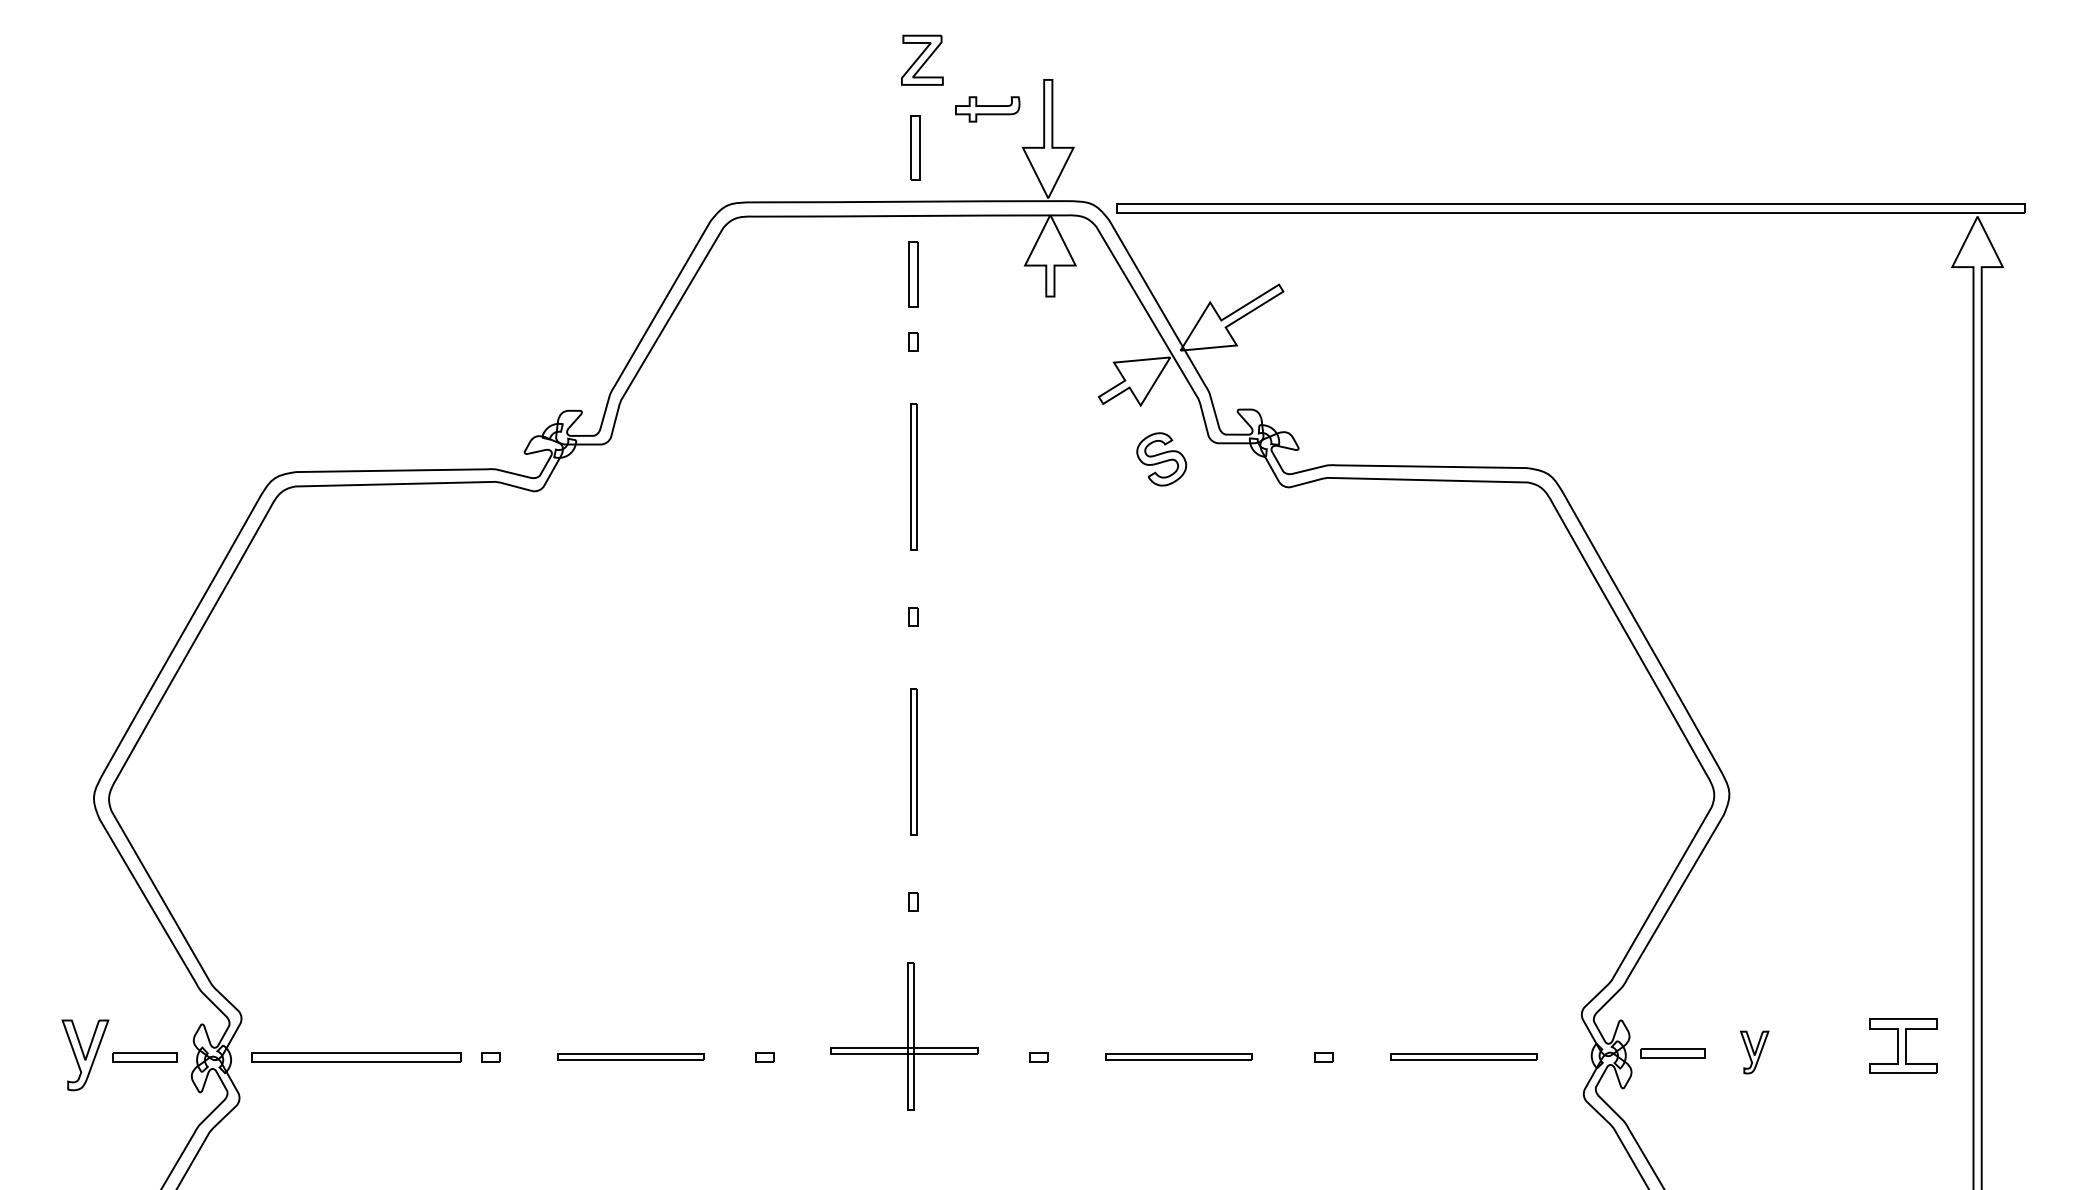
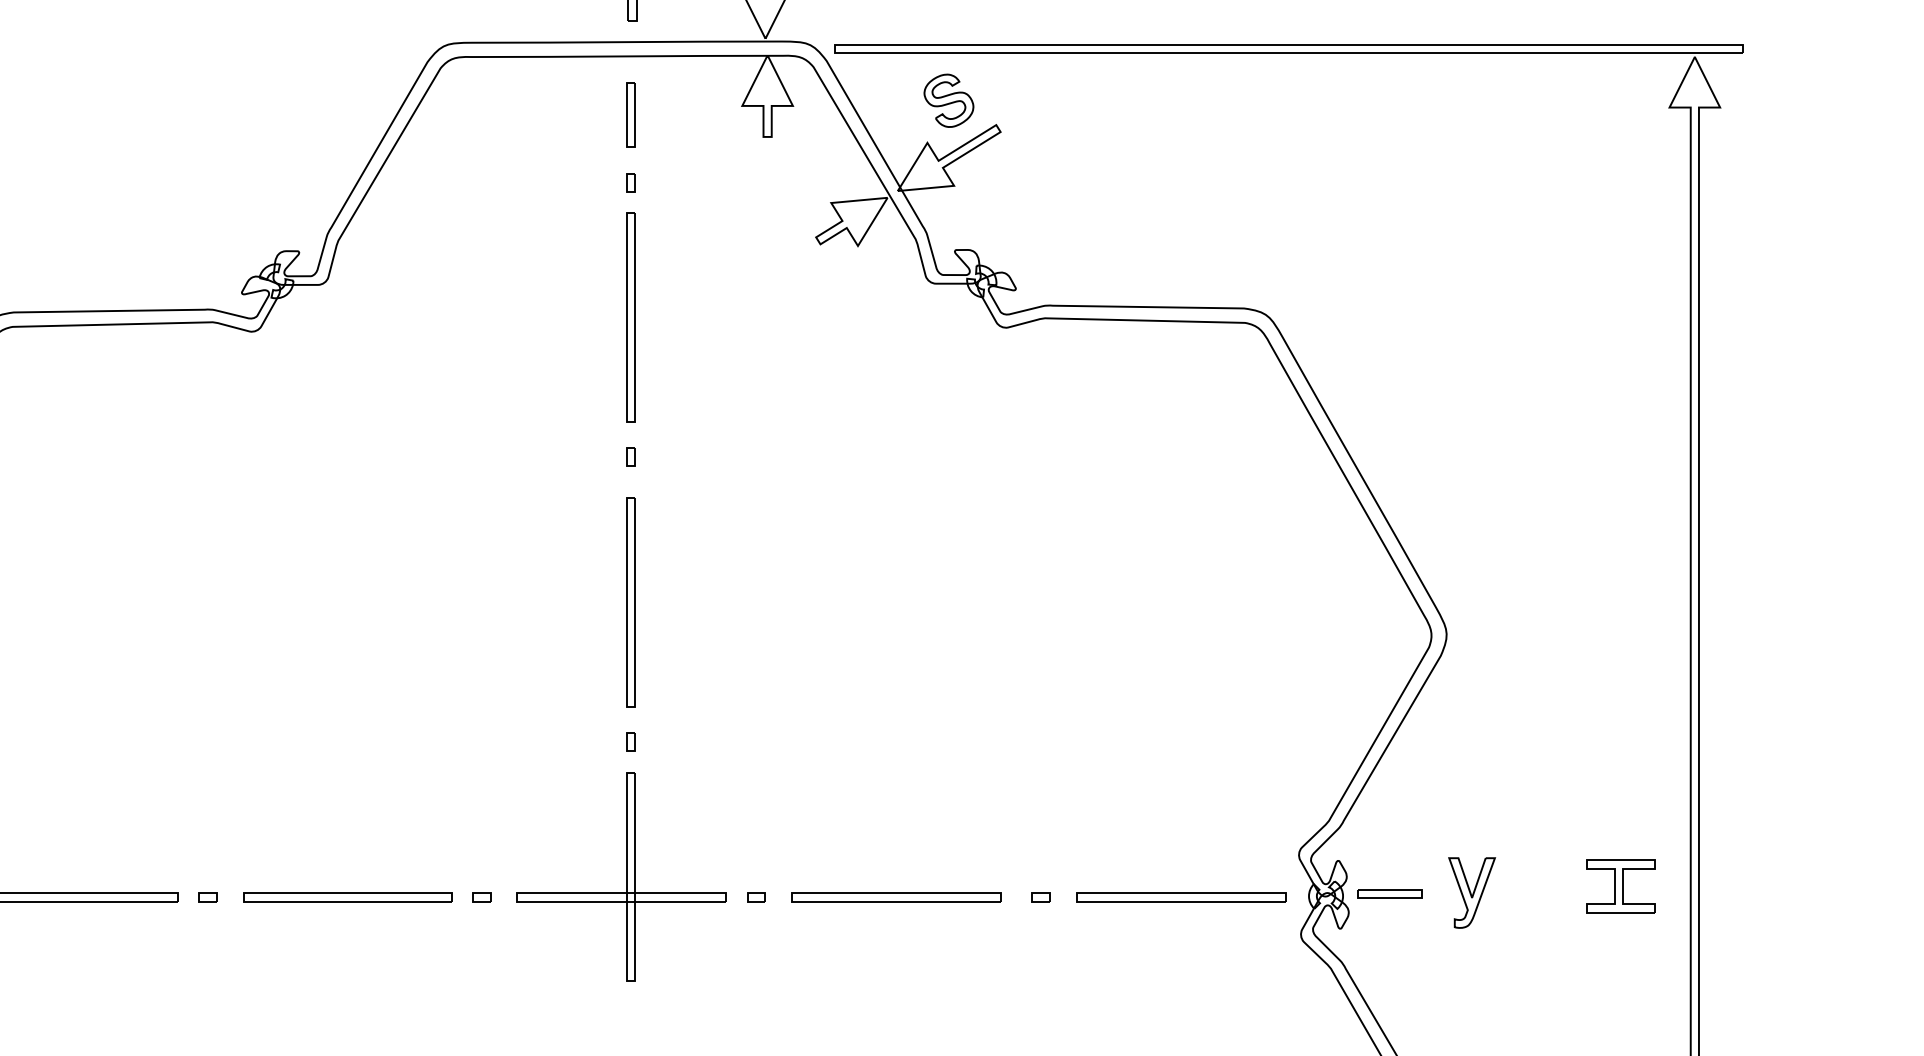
part: (1161, 459) -> (948, 100), moved
part: (913, 477) -> (630, 317), size x1.43
part: (913, 761) -> (630, 601), size x1.43
part: (904, 1036) -> (621, 876), size x1.43
part: (1754, 1052) -> (1471, 892), size x1.67
part: (630, 1057) -> (347, 897), size x1.43
part: (1179, 1057) -> (896, 897), size x1.43
part: (1463, 1057) -> (1180, 897), size x1.43

